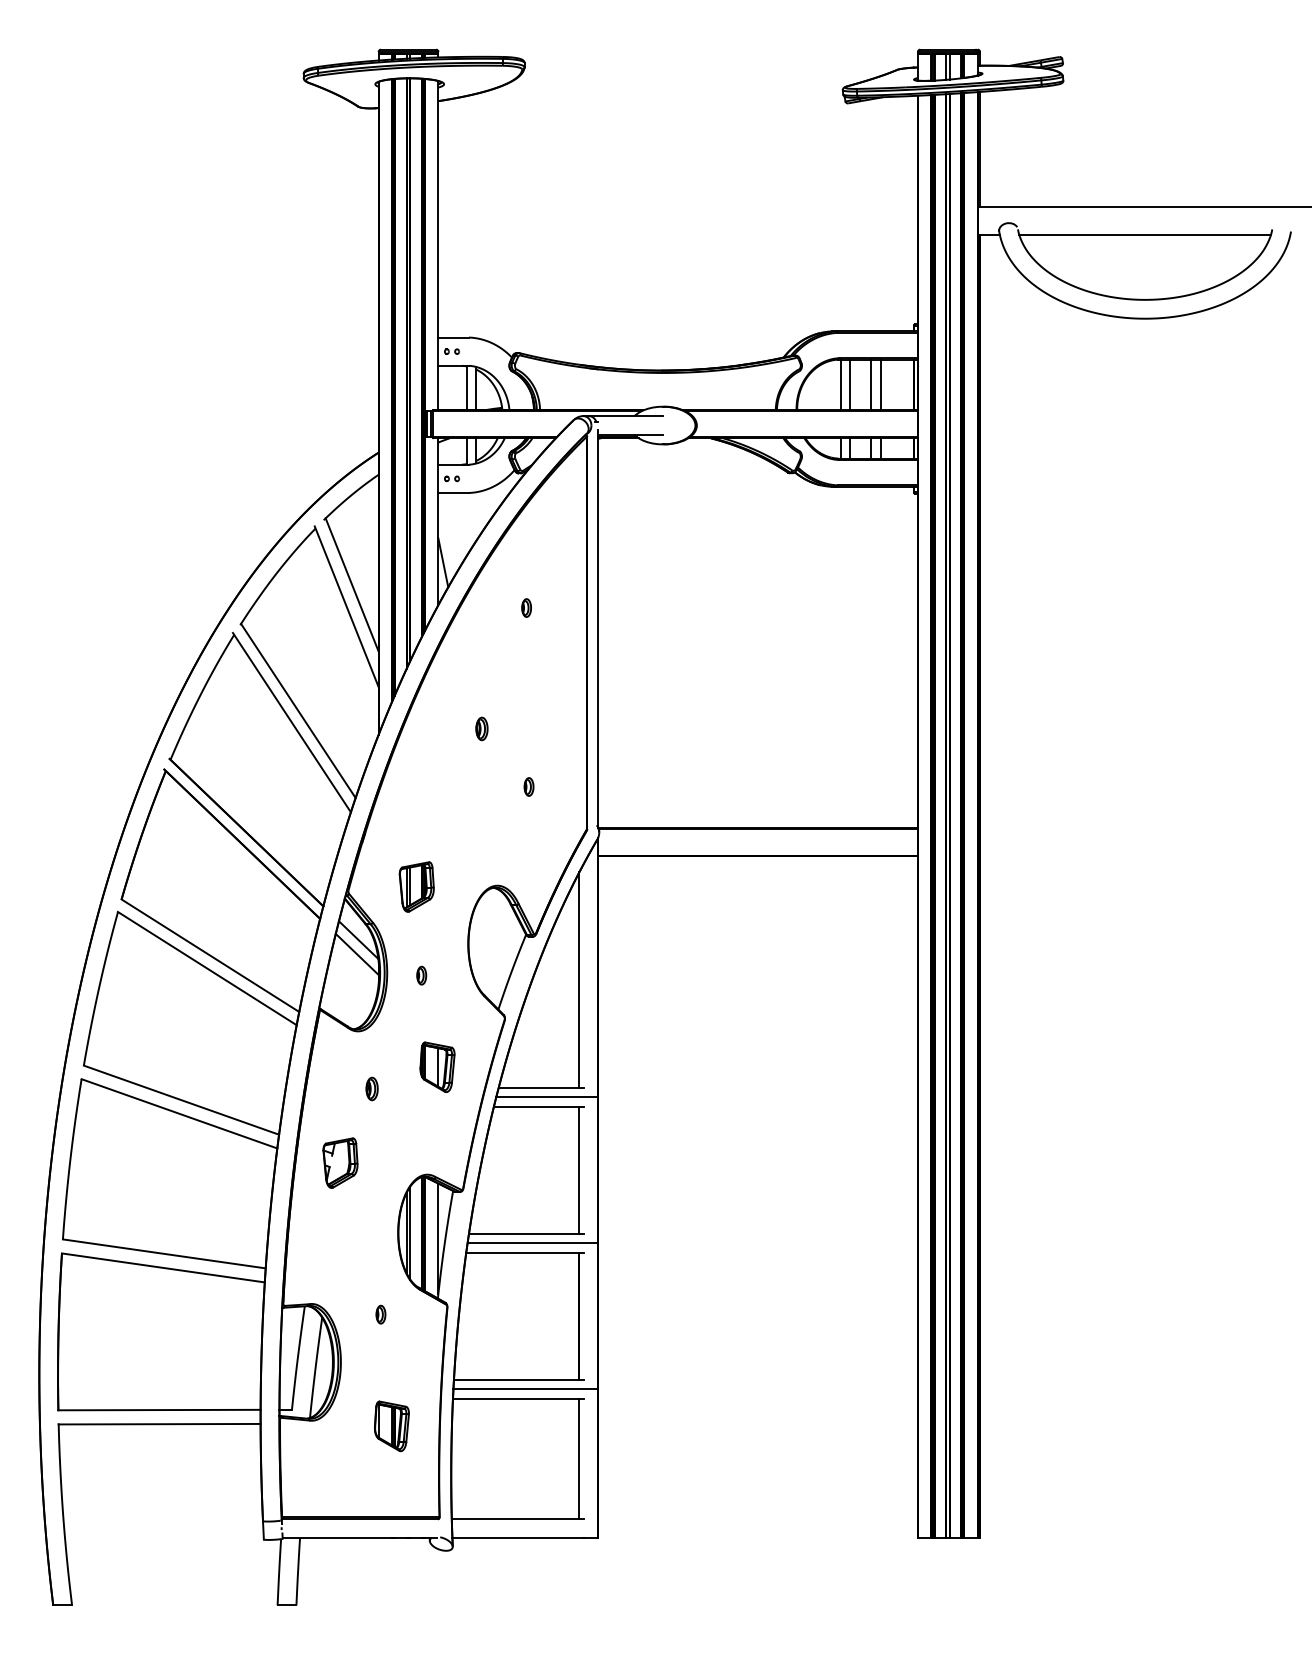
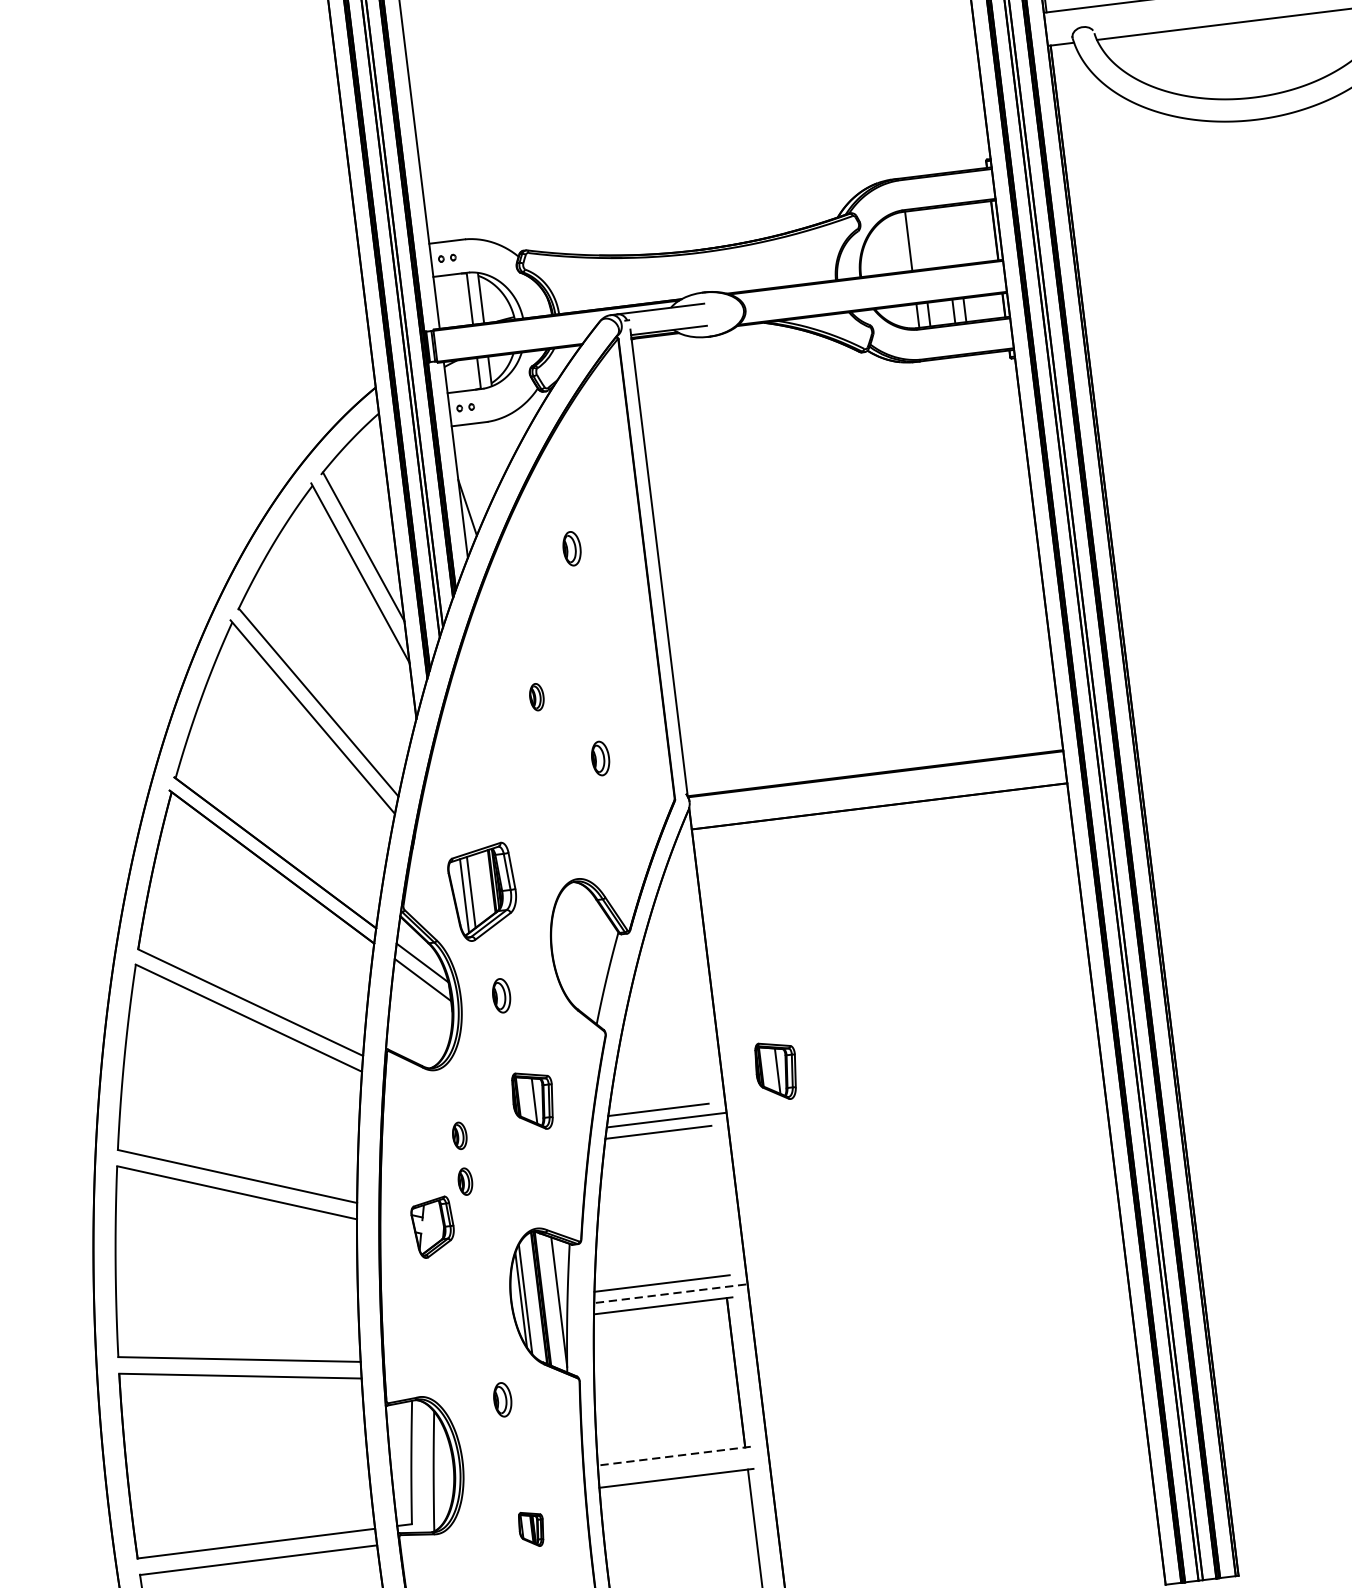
line: (850, 384) -> (920, 239), removed
line: (871, 384) -> (944, 236), removed
line: (880, 384) -> (955, 235), removed
part: (526, 607) -> (571, 548), size x1.6
part: (528, 786) -> (599, 758), size x1.6
part: (416, 886) -> (482, 891), size x1.6
part: (421, 975) -> (501, 995), size x1.6
line: (579, 979) -> (687, 977), removed
part: (644, 1066) -> (776, 1070), added
part: (371, 1127) -> (464, 1181), added
line: (579, 1169) -> (714, 1200), removed
line: (532, 1243) -> (670, 1294), solid -> dashed
part: (380, 1314) -> (502, 1399), size x1.6
line: (518, 1379) -> (673, 1455), solid -> dashed
line: (525, 1389) -> (683, 1466), removed
part: (391, 1426) -> (531, 1529), size x0.6

